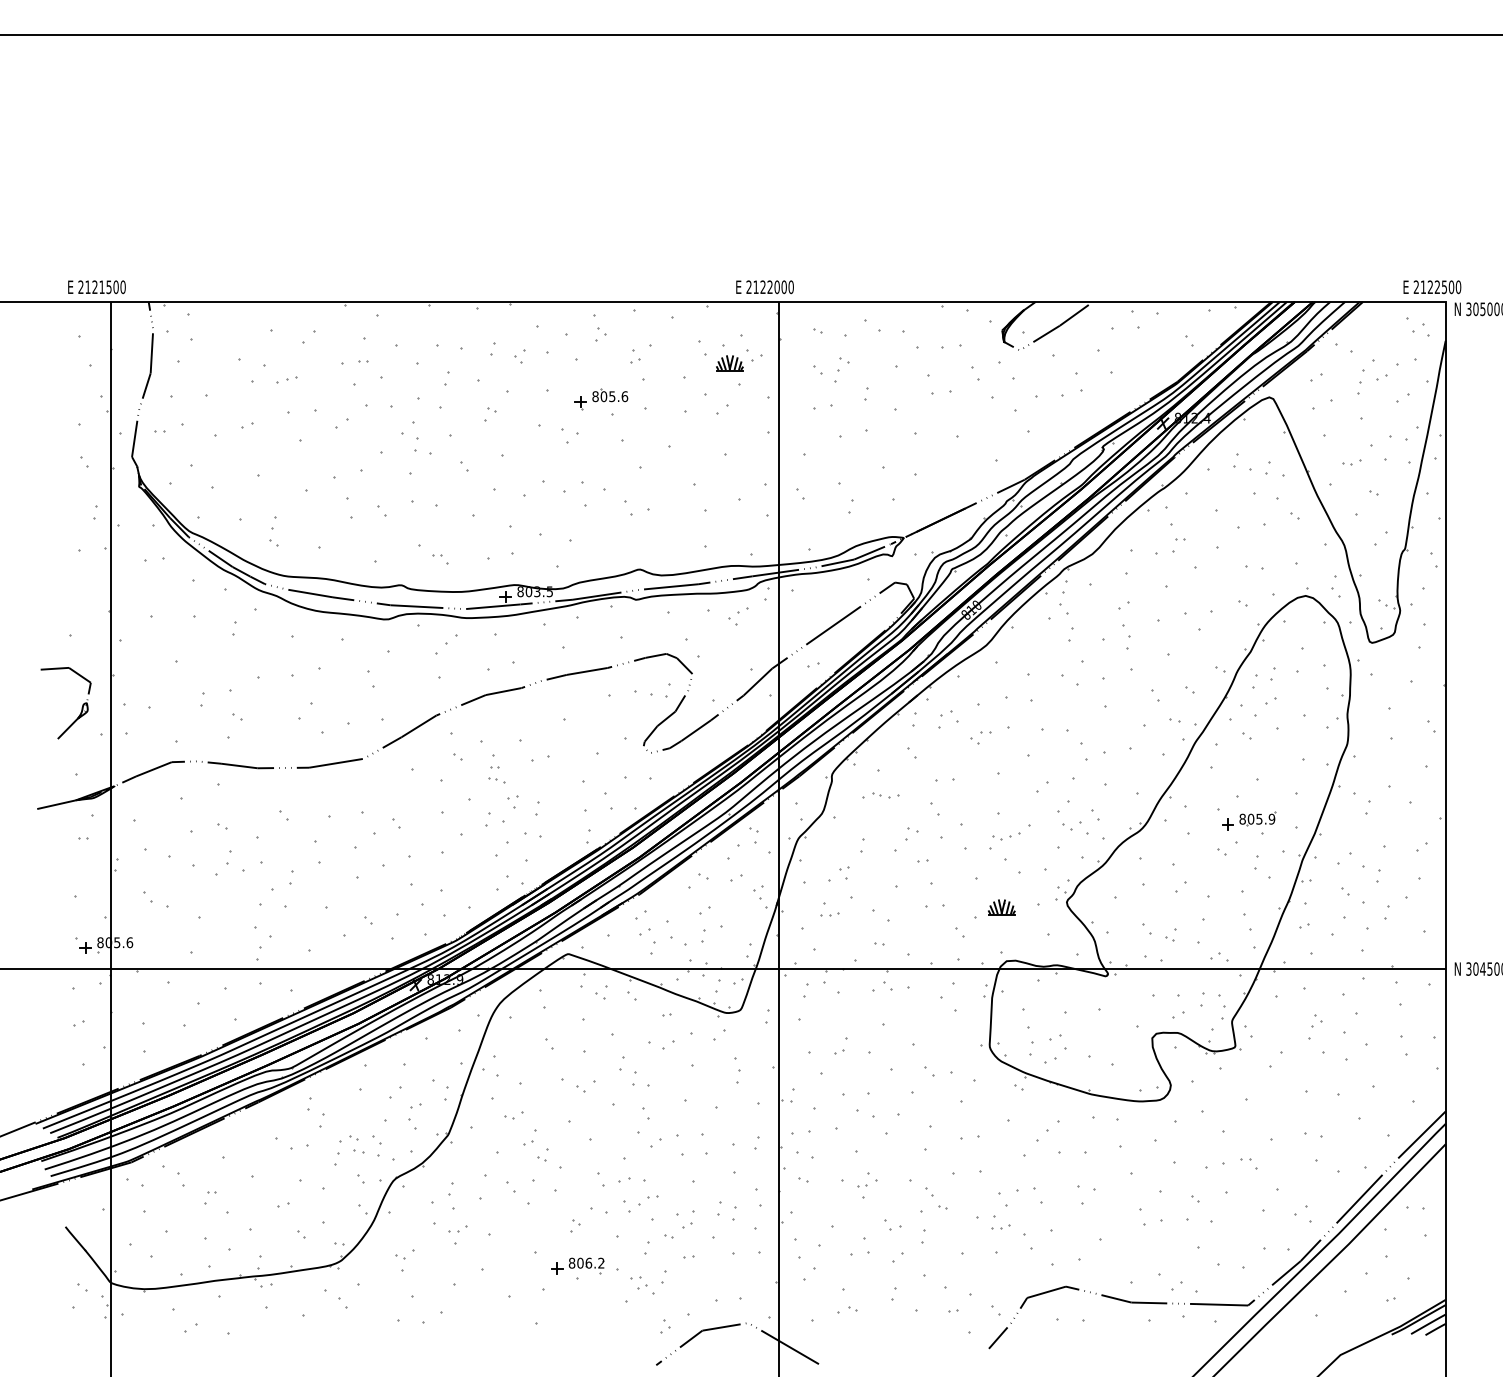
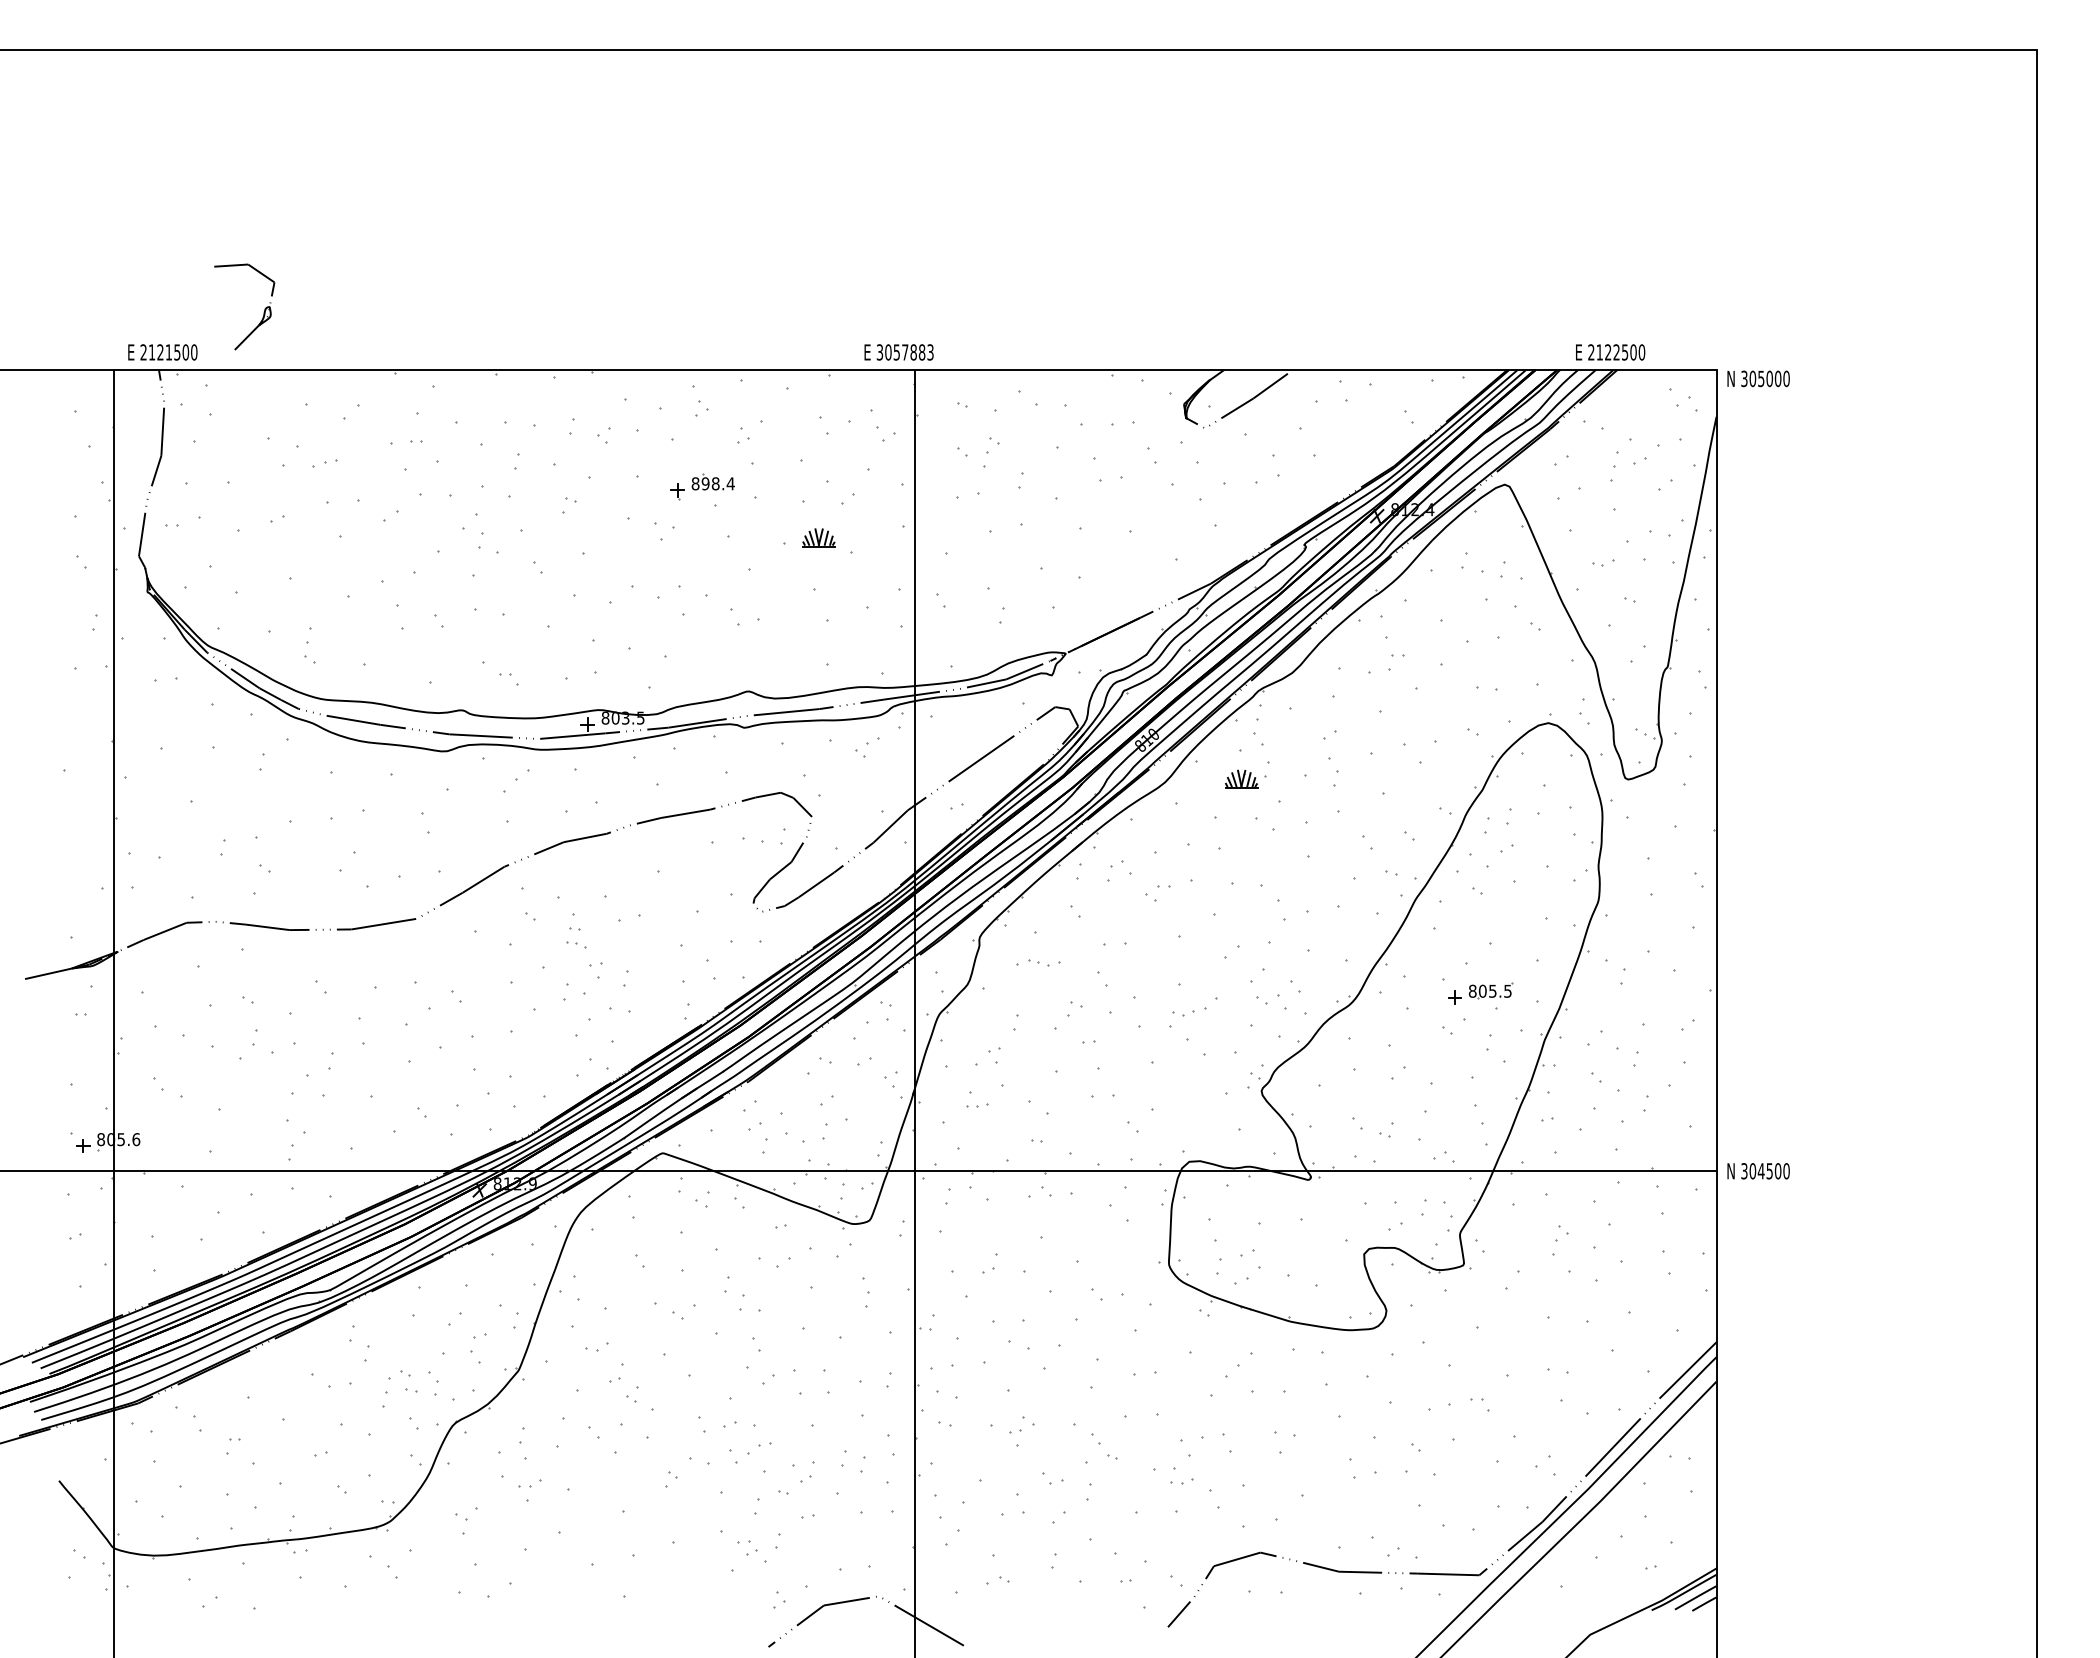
text: (96, 287) -> (162, 352), moved
text: (769, 287) -> (904, 352), 2122000 -> 3057883
text: (1432, 287) -> (1610, 352), moved
part: (729, 363) -> (818, 537), moved
text: (613, 396) -> (717, 483), 805.6 -> 898.4
part: (81, 707) -> (263, 312), moved
text: (1271, 818) -> (1507, 990), 805.9 -> 805.5
part: (1001, 906) -> (1241, 778), moved
part: (577, 1265) -> (673, 1527), removed

